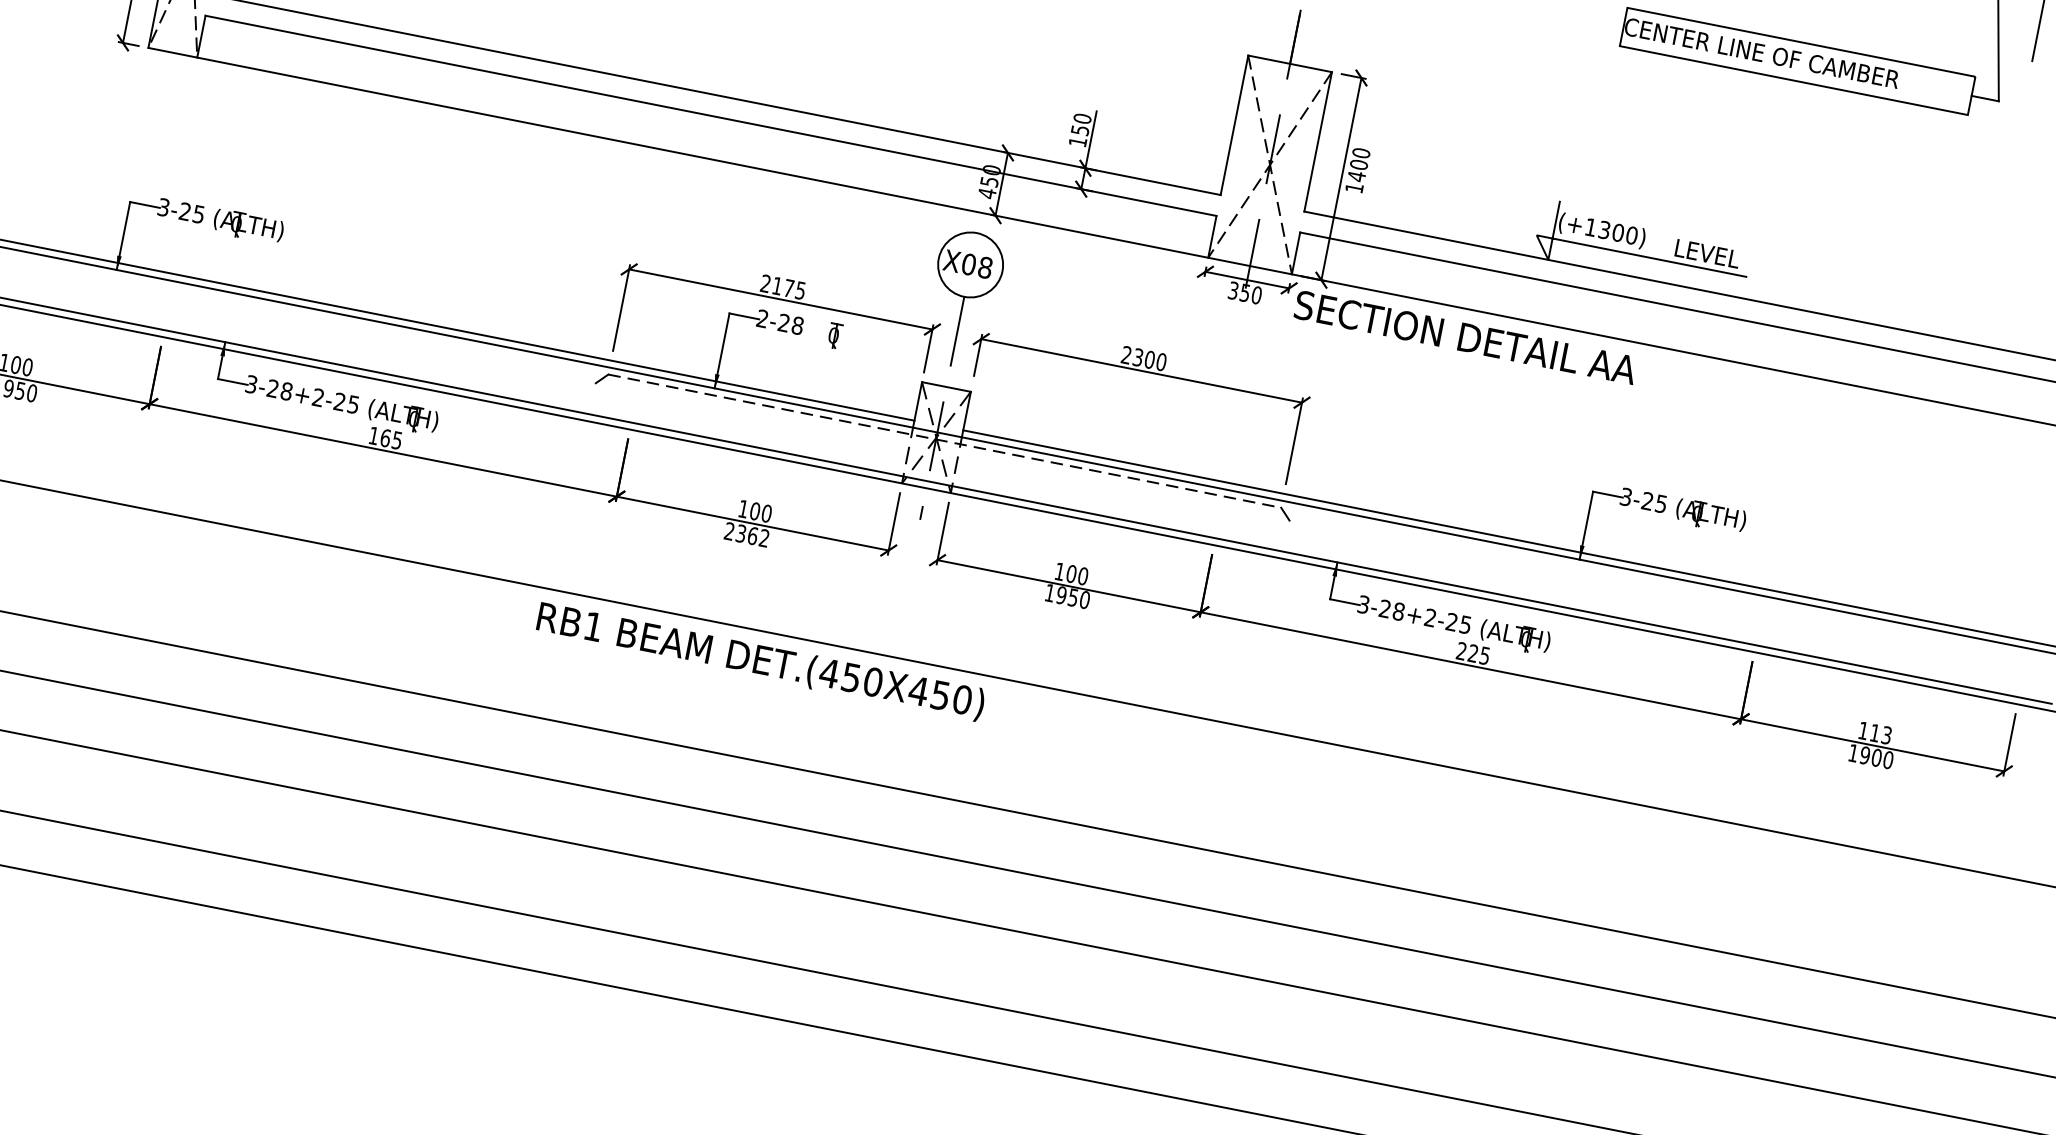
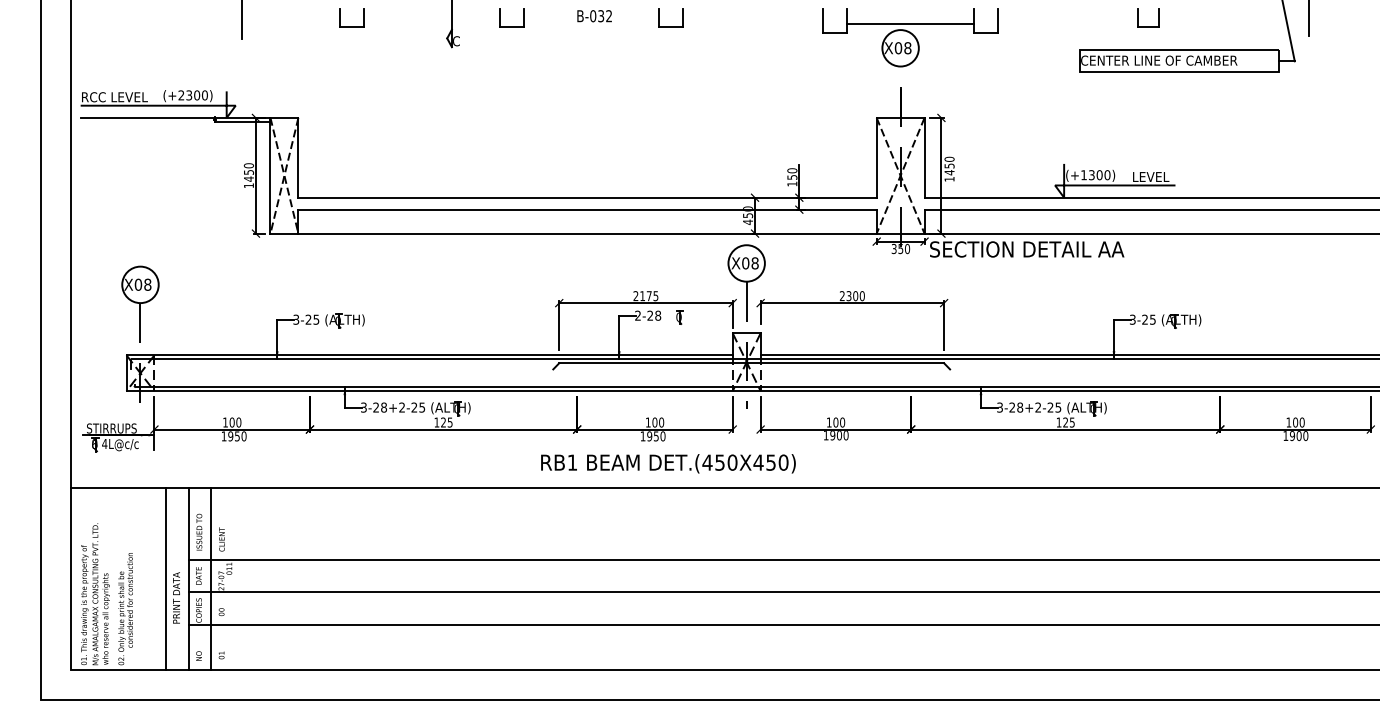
text: (1359, 163) -> (949, 165), 1400 -> 1450
text: (385, 438) -> (443, 422), 165 -> 125
line: (946, 441) -> (752, 363), dashed -> solid
text: (746, 534) -> (652, 436), 2362 -> 1950
text: (1073, 597) -> (839, 435), 1950 -> 1900
text: (1460, 650) -> (1058, 422), 225 -> 125
text: (760, 661) -> (668, 463), moved
text: (1880, 734) -> (1298, 422), 113 -> 100

